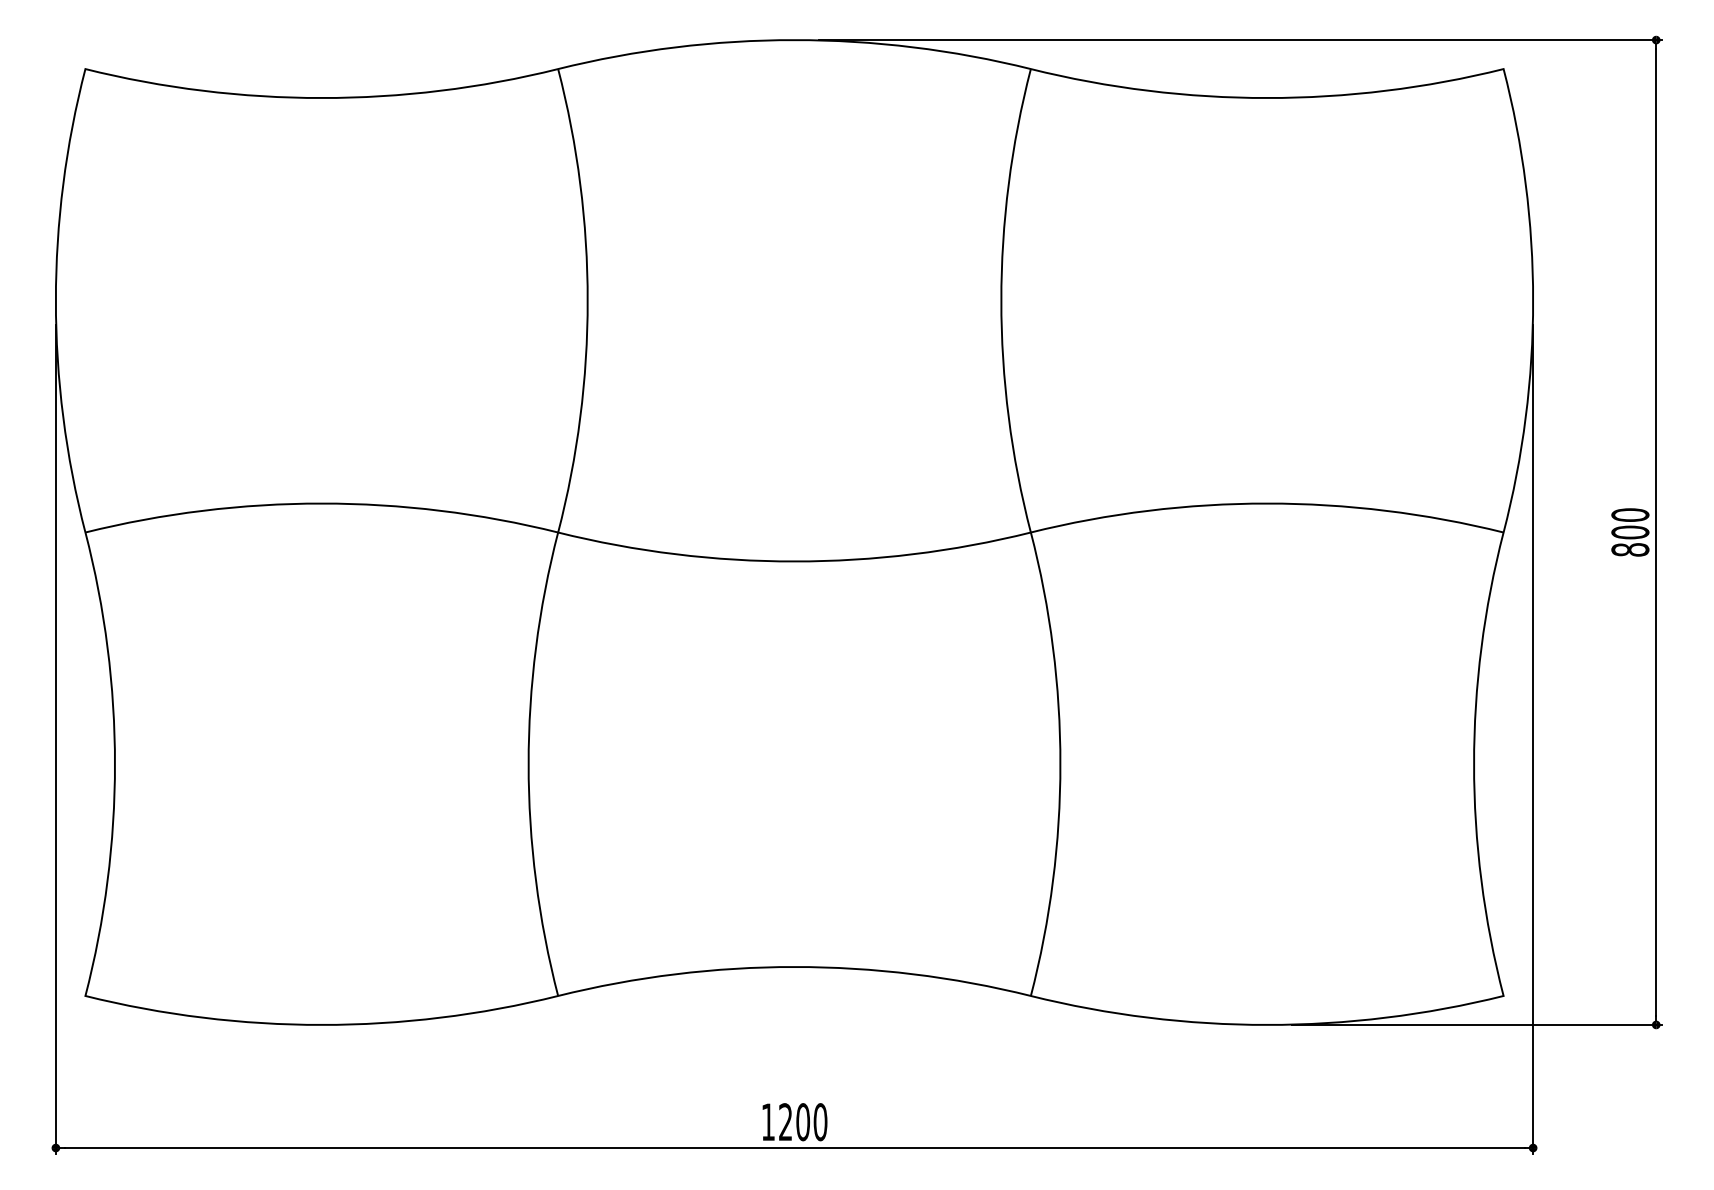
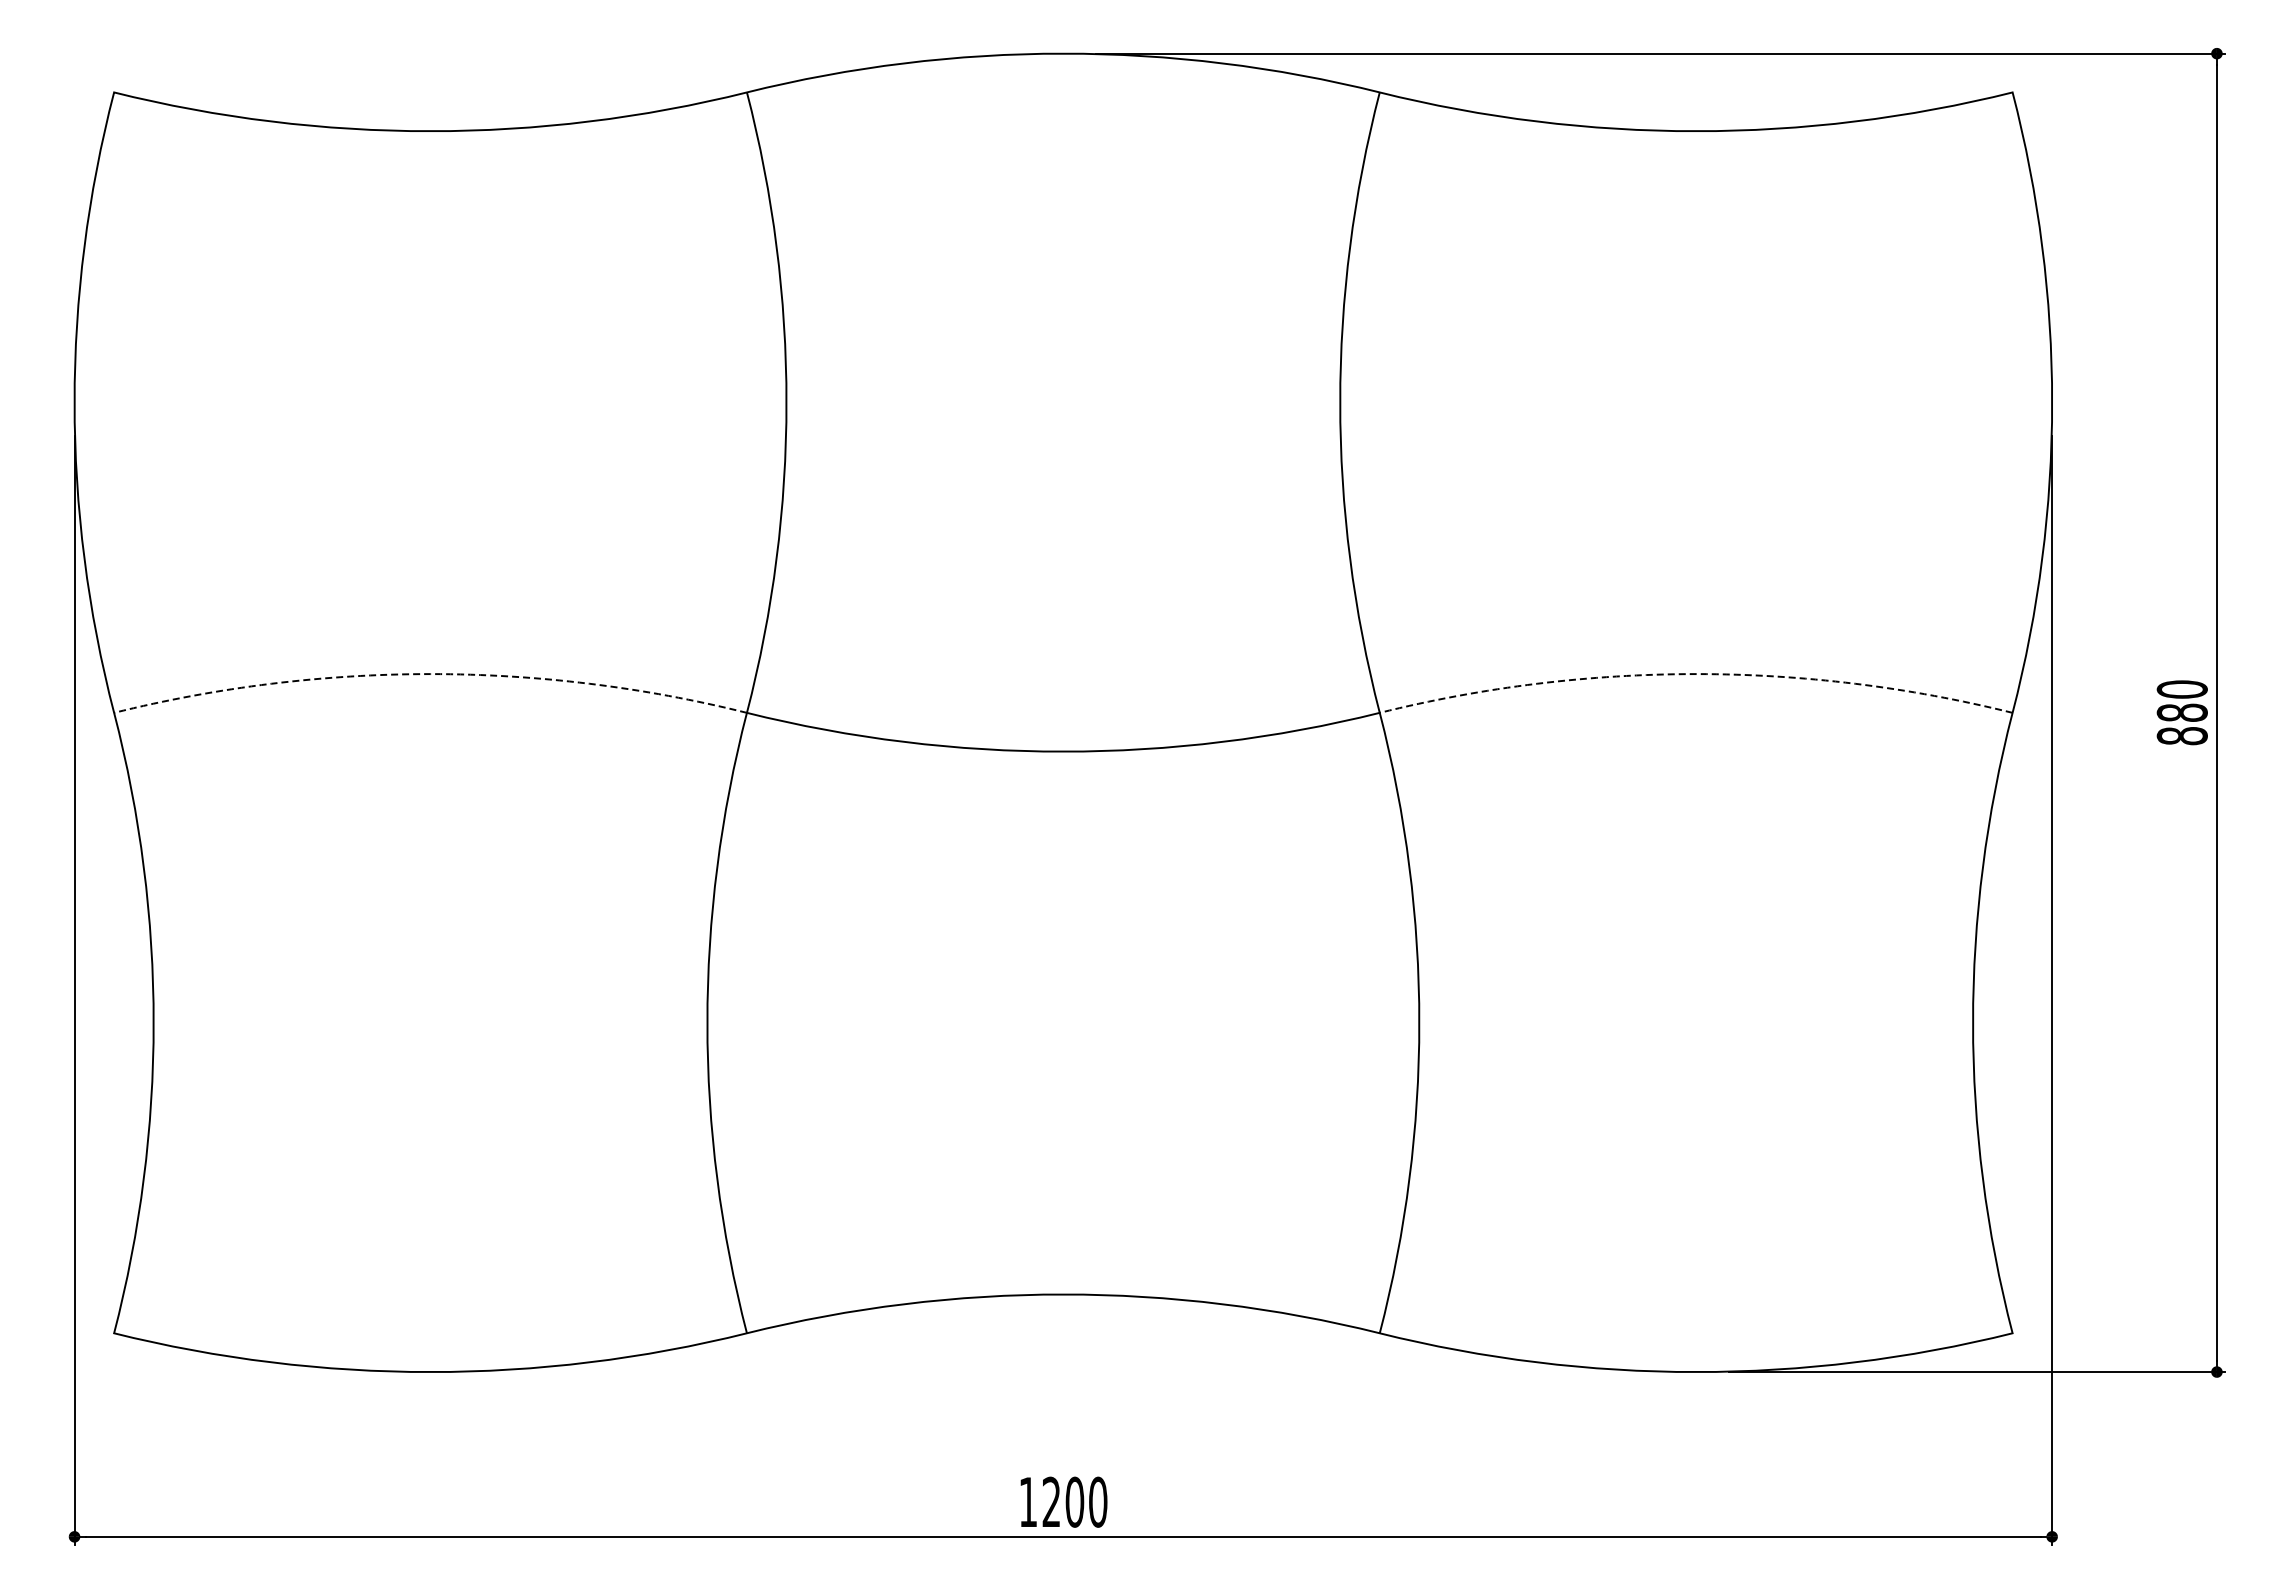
arc: (321, 503) -> (430, 674), solid -> dashed
arc: (1267, 503) -> (1696, 674), solid -> dashed
text: (1630, 532) -> (2182, 712), 800 -> 880

